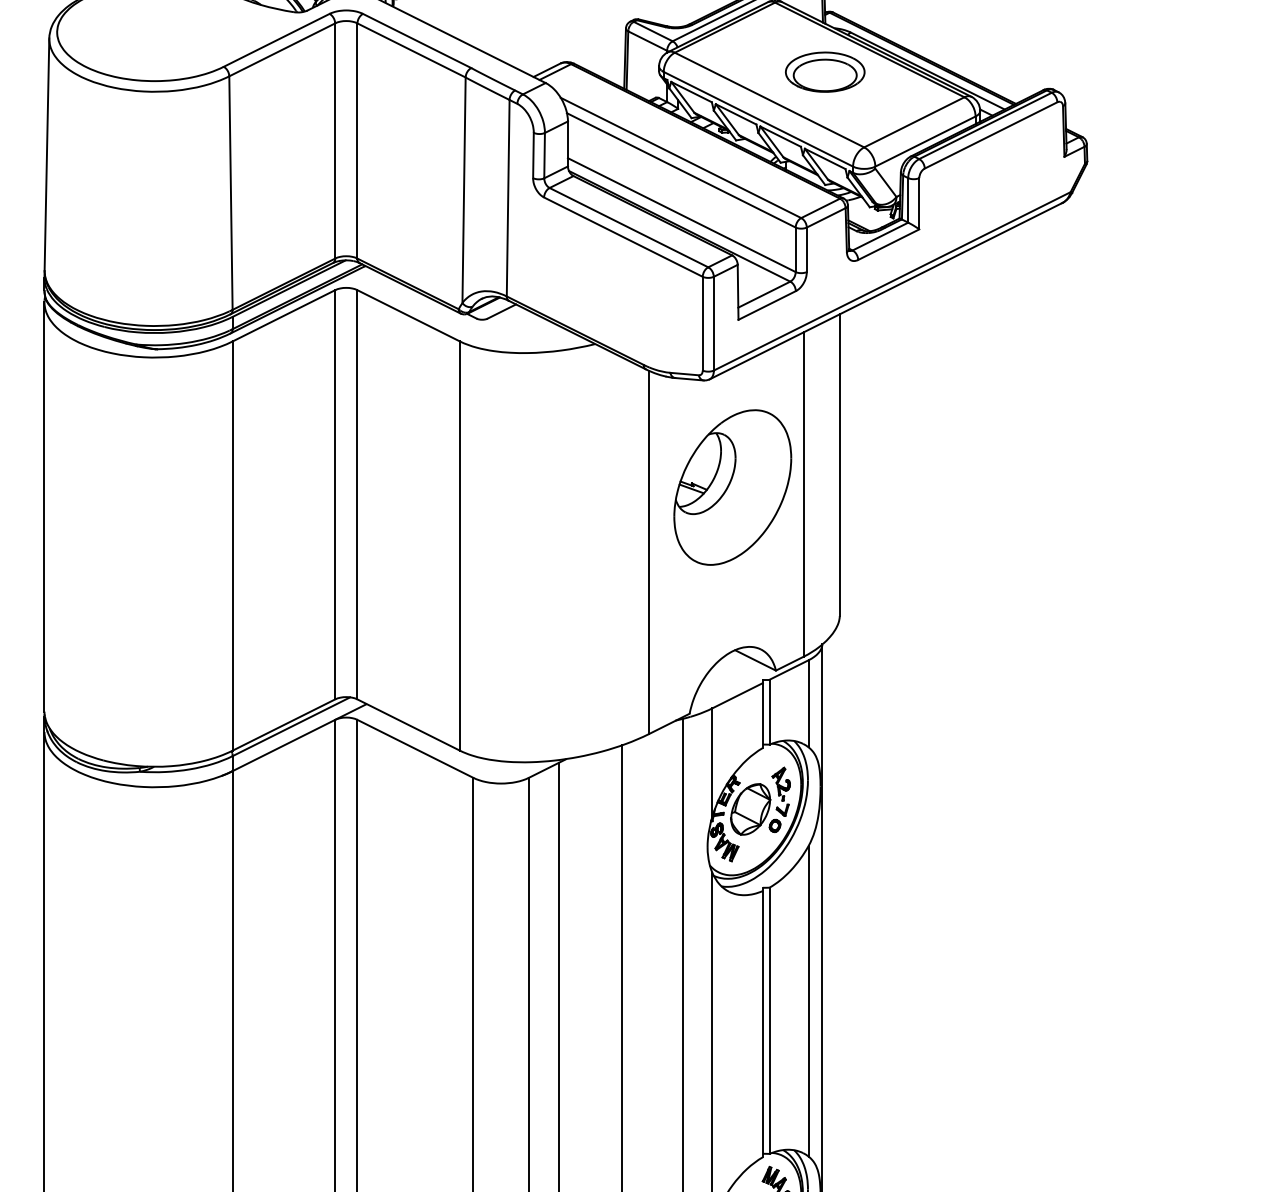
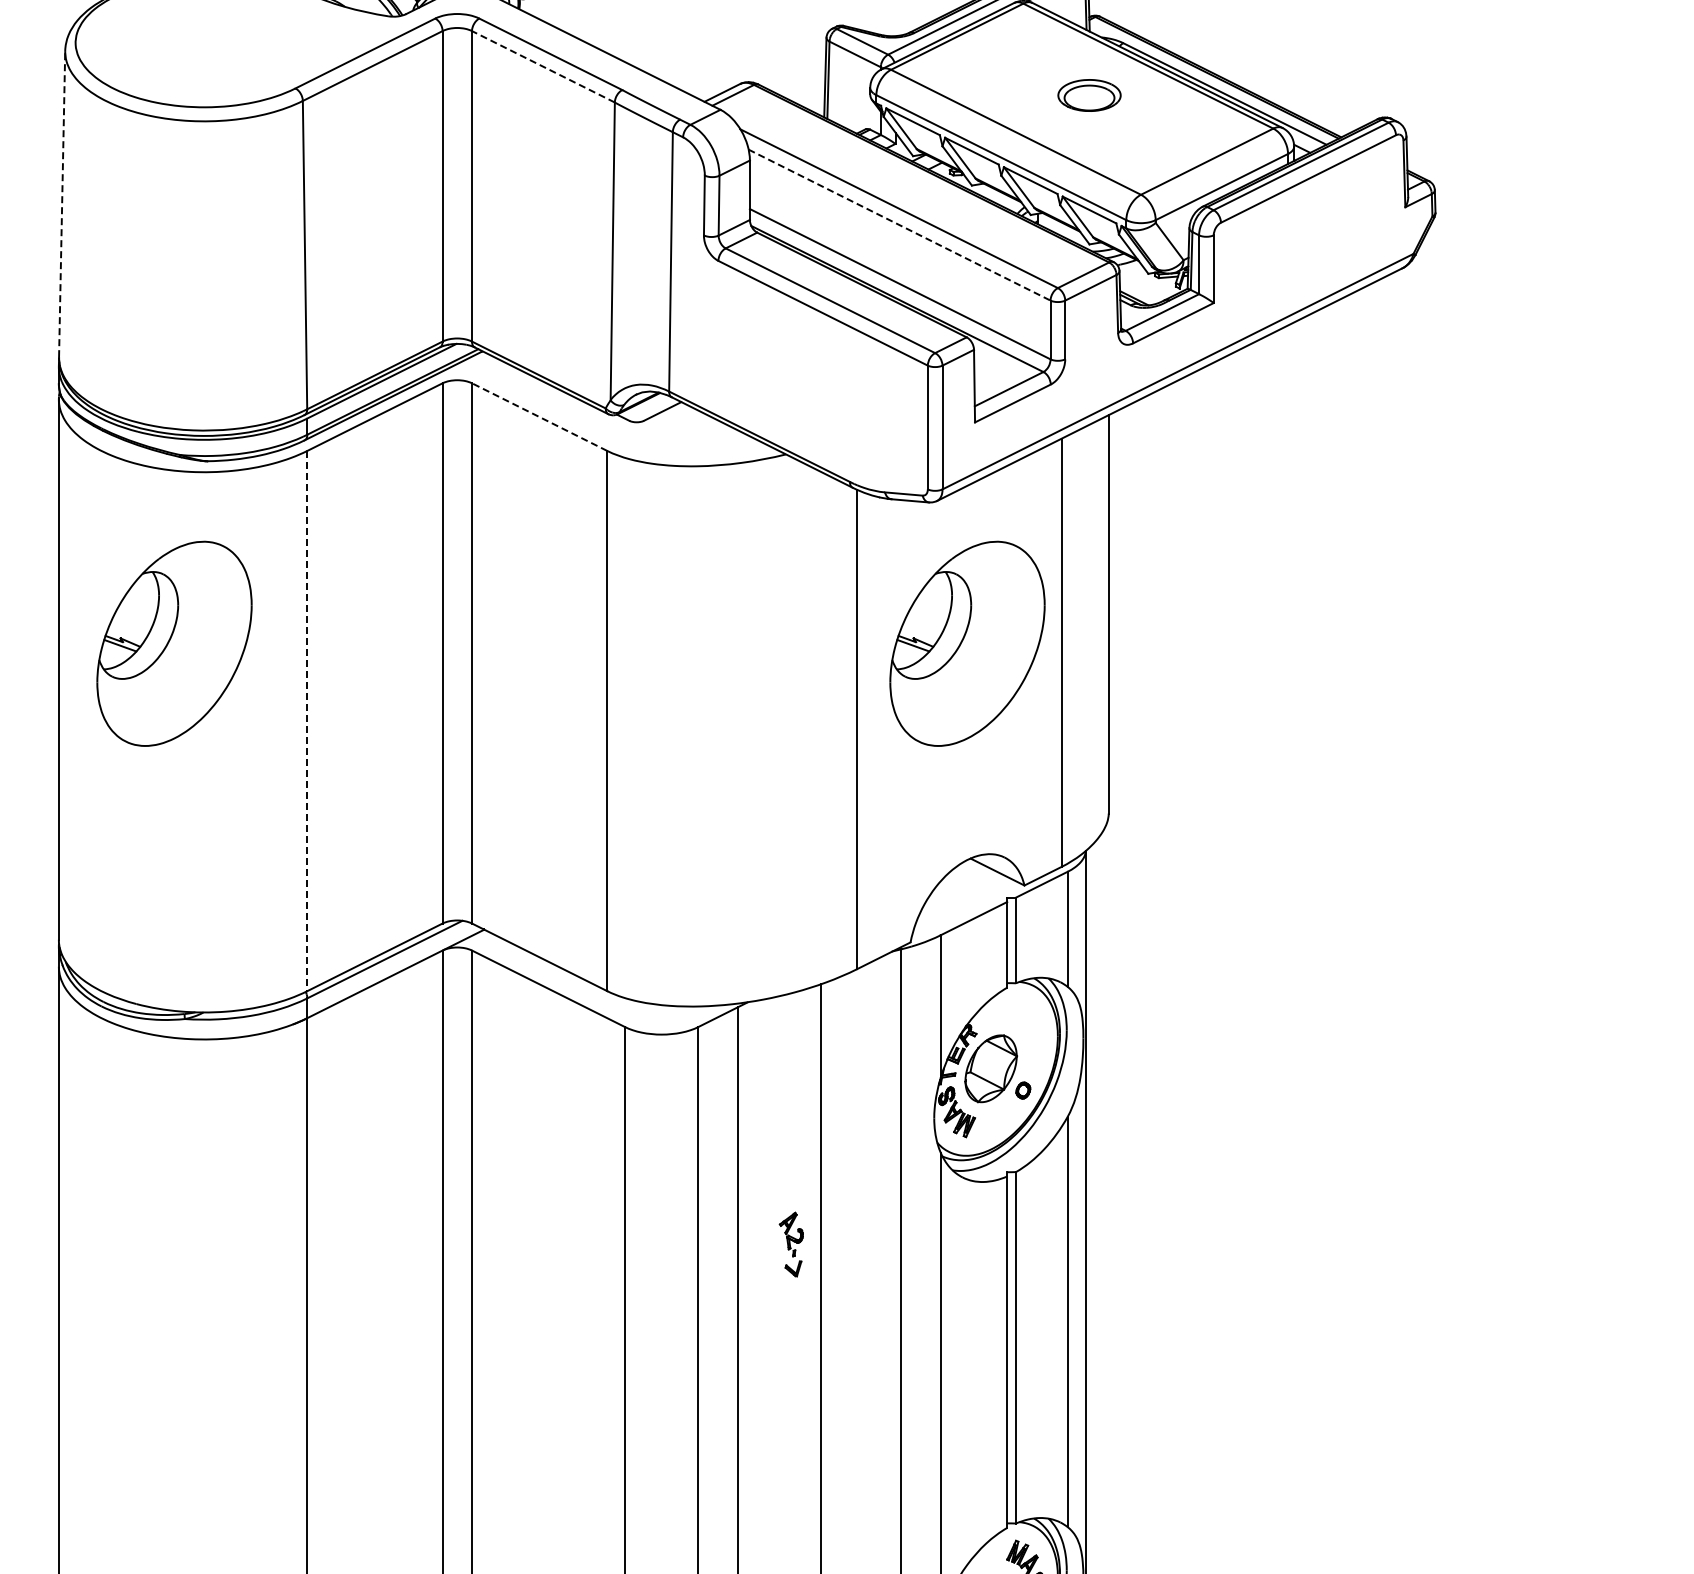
line: (411, 50) -> (543, 66), solid -> dashed
part: (825, 72) -> (1089, 95), size x0.6
line: (47, 153) -> (62, 203), solid -> dashed
line: (681, 170) -> (899, 225), solid -> dashed
line: (408, 316) -> (539, 417), solid -> dashed
part: (132, 487) -> (174, 643), added
line: (232, 546) -> (307, 721), solid -> dashed
part: (780, 791) -> (790, 1244), moved

